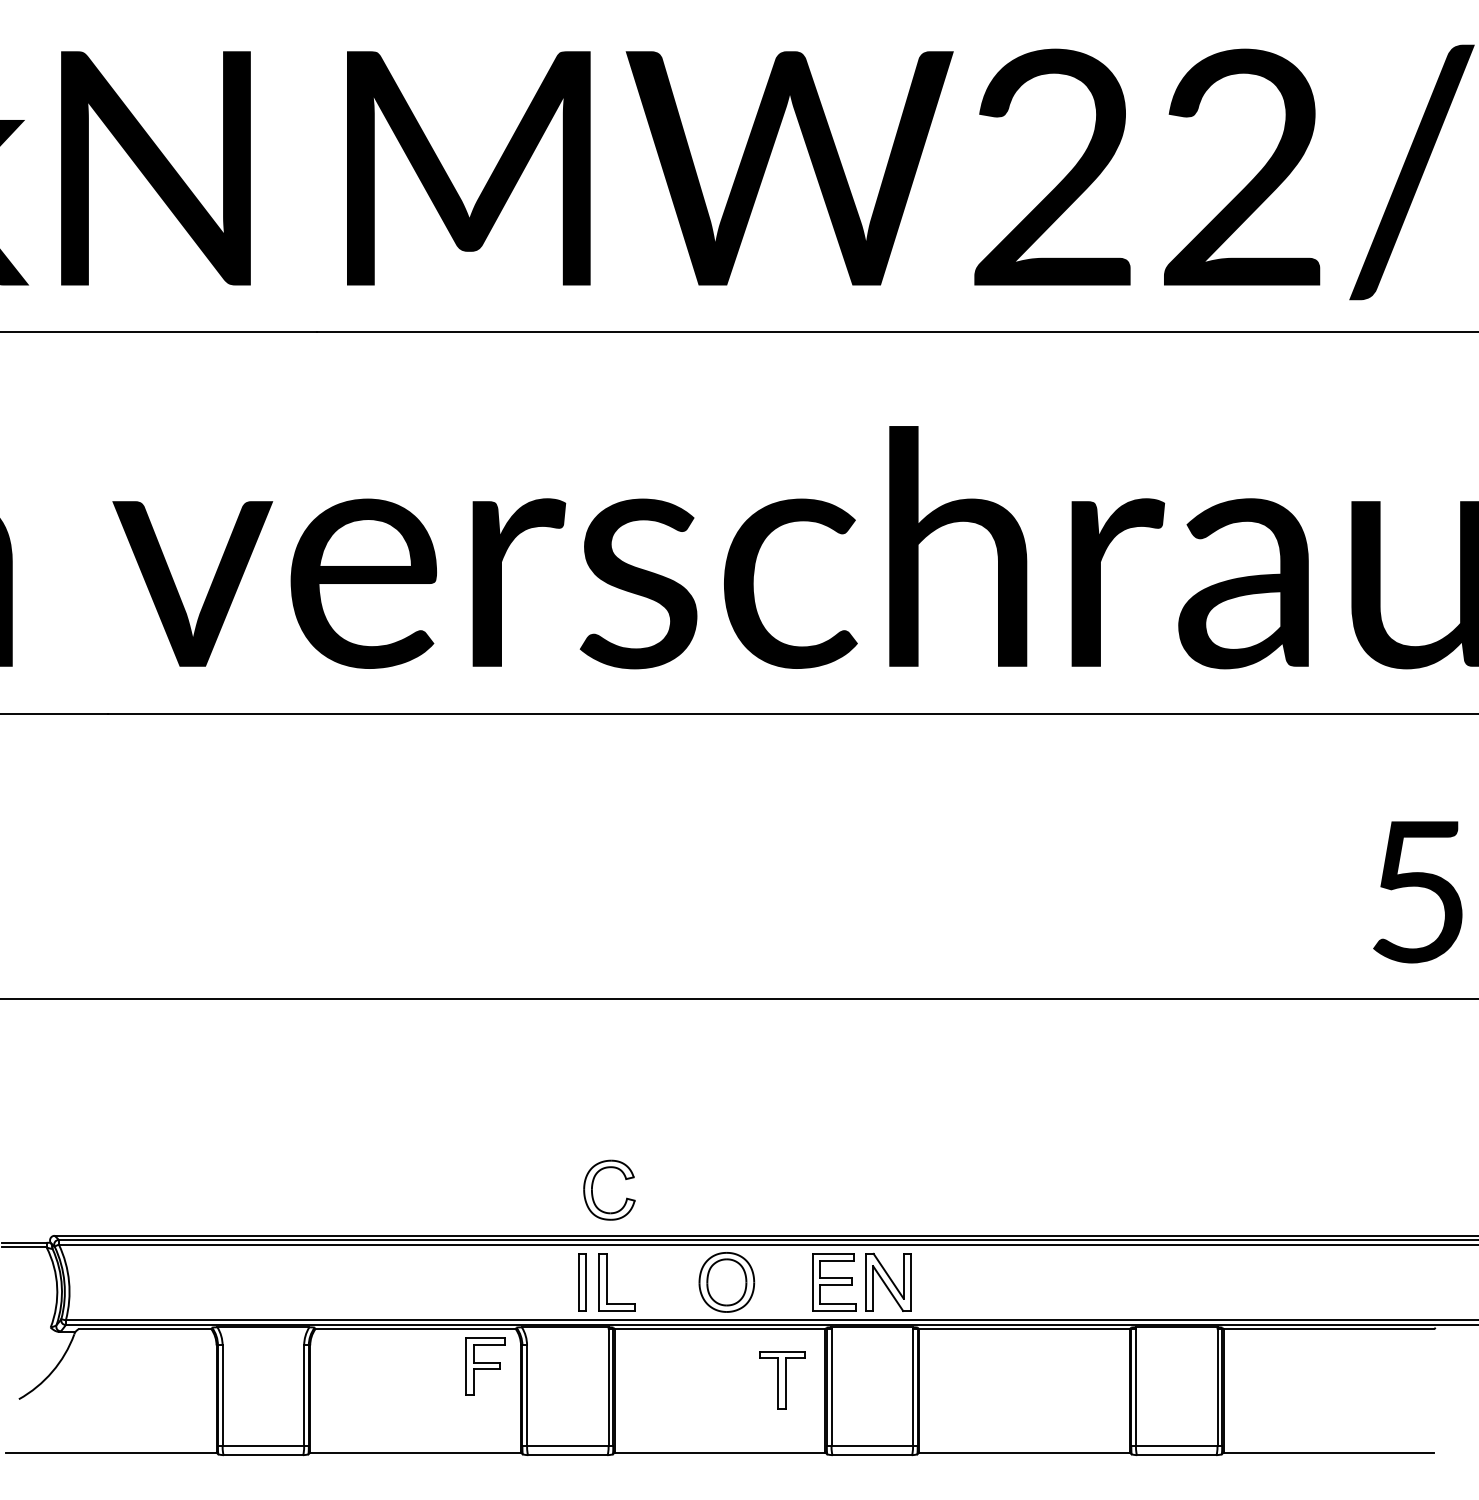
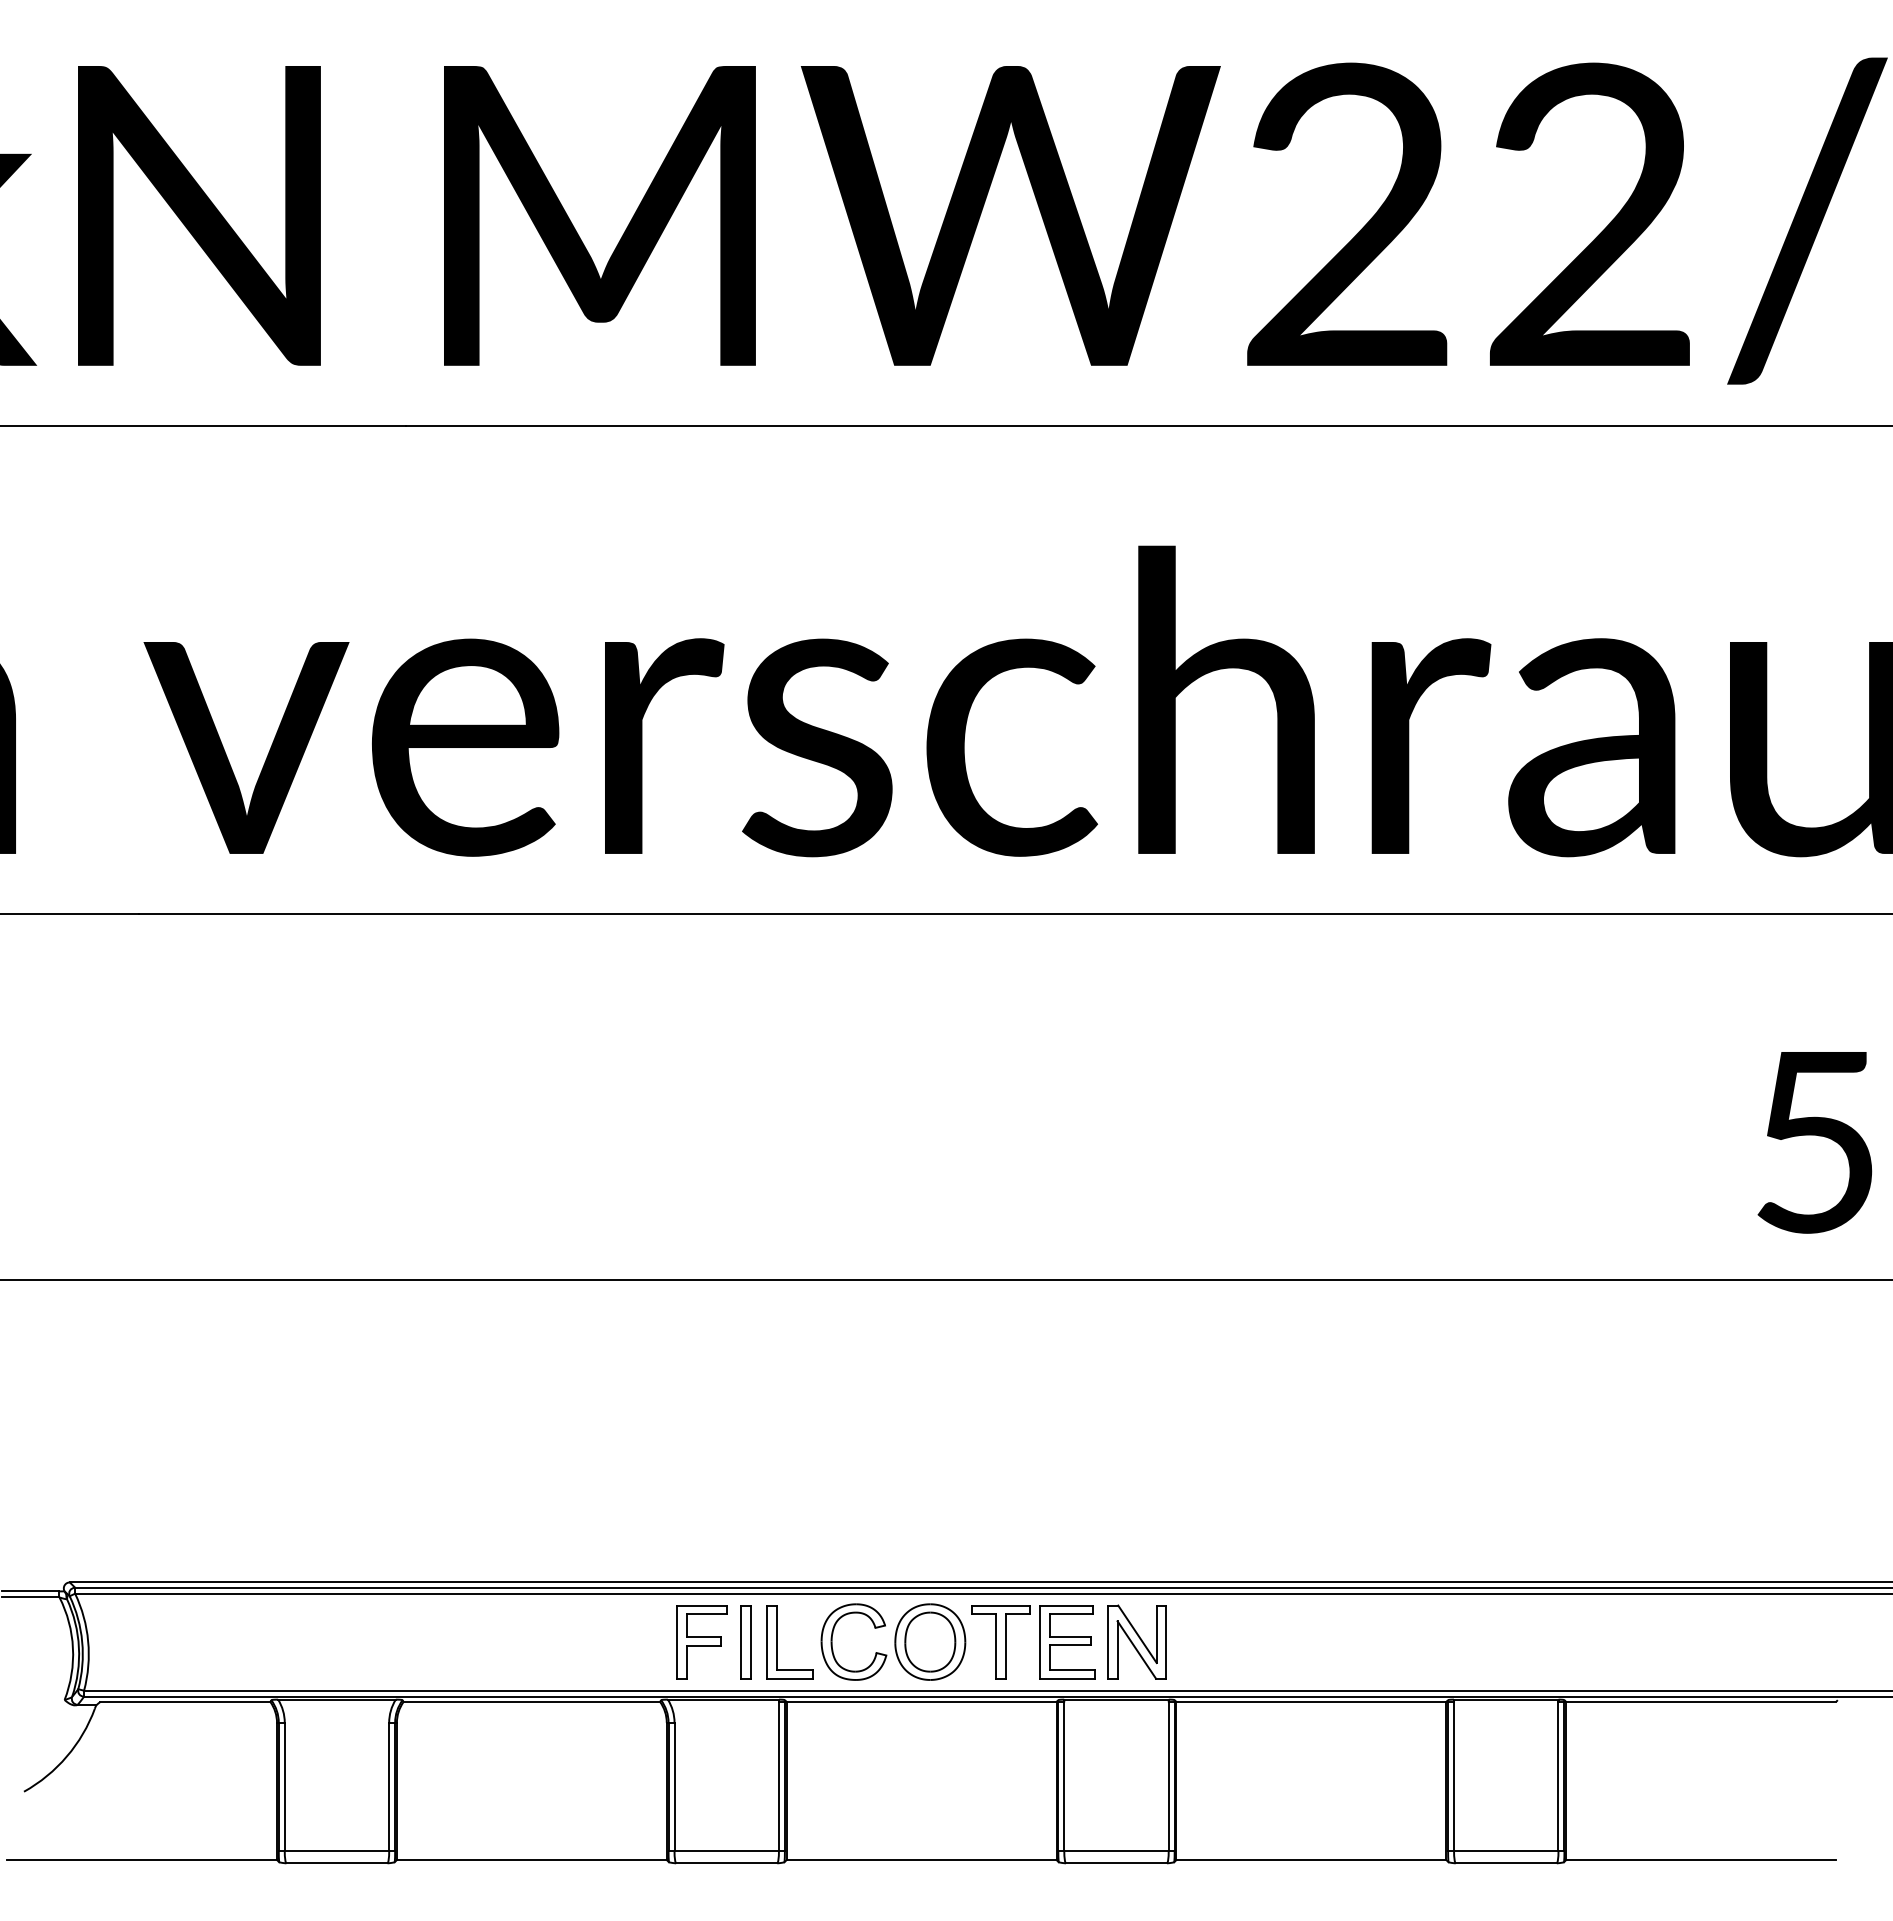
part: (592, 1189) -> (832, 1641), moved
part: (484, 1367) -> (701, 1642), moved
part: (781, 1380) -> (1000, 1642), moved

